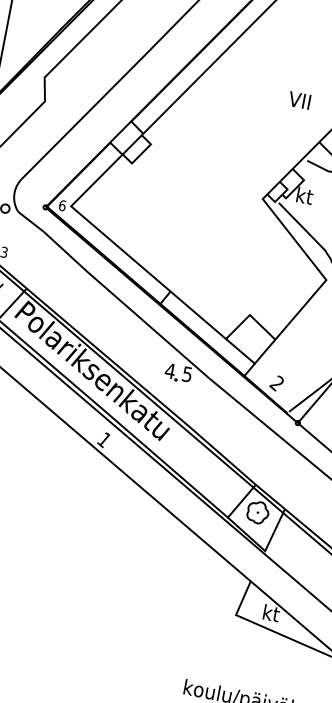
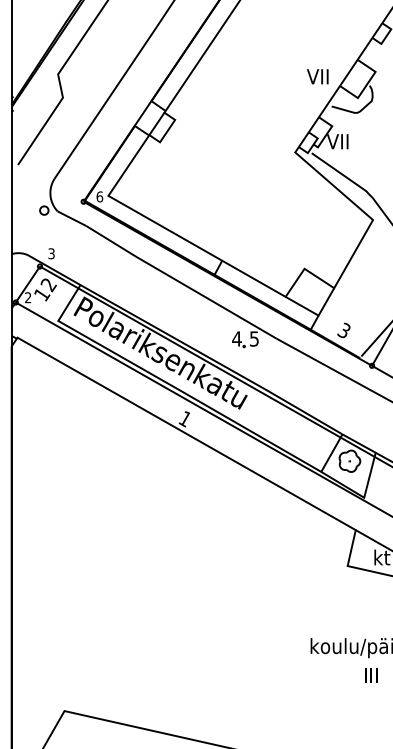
text: (299, 100) -> (317, 76), moved
text: (306, 196) -> (337, 141), kt -> VII
text: (276, 382) -> (343, 330), 2 -> 3

